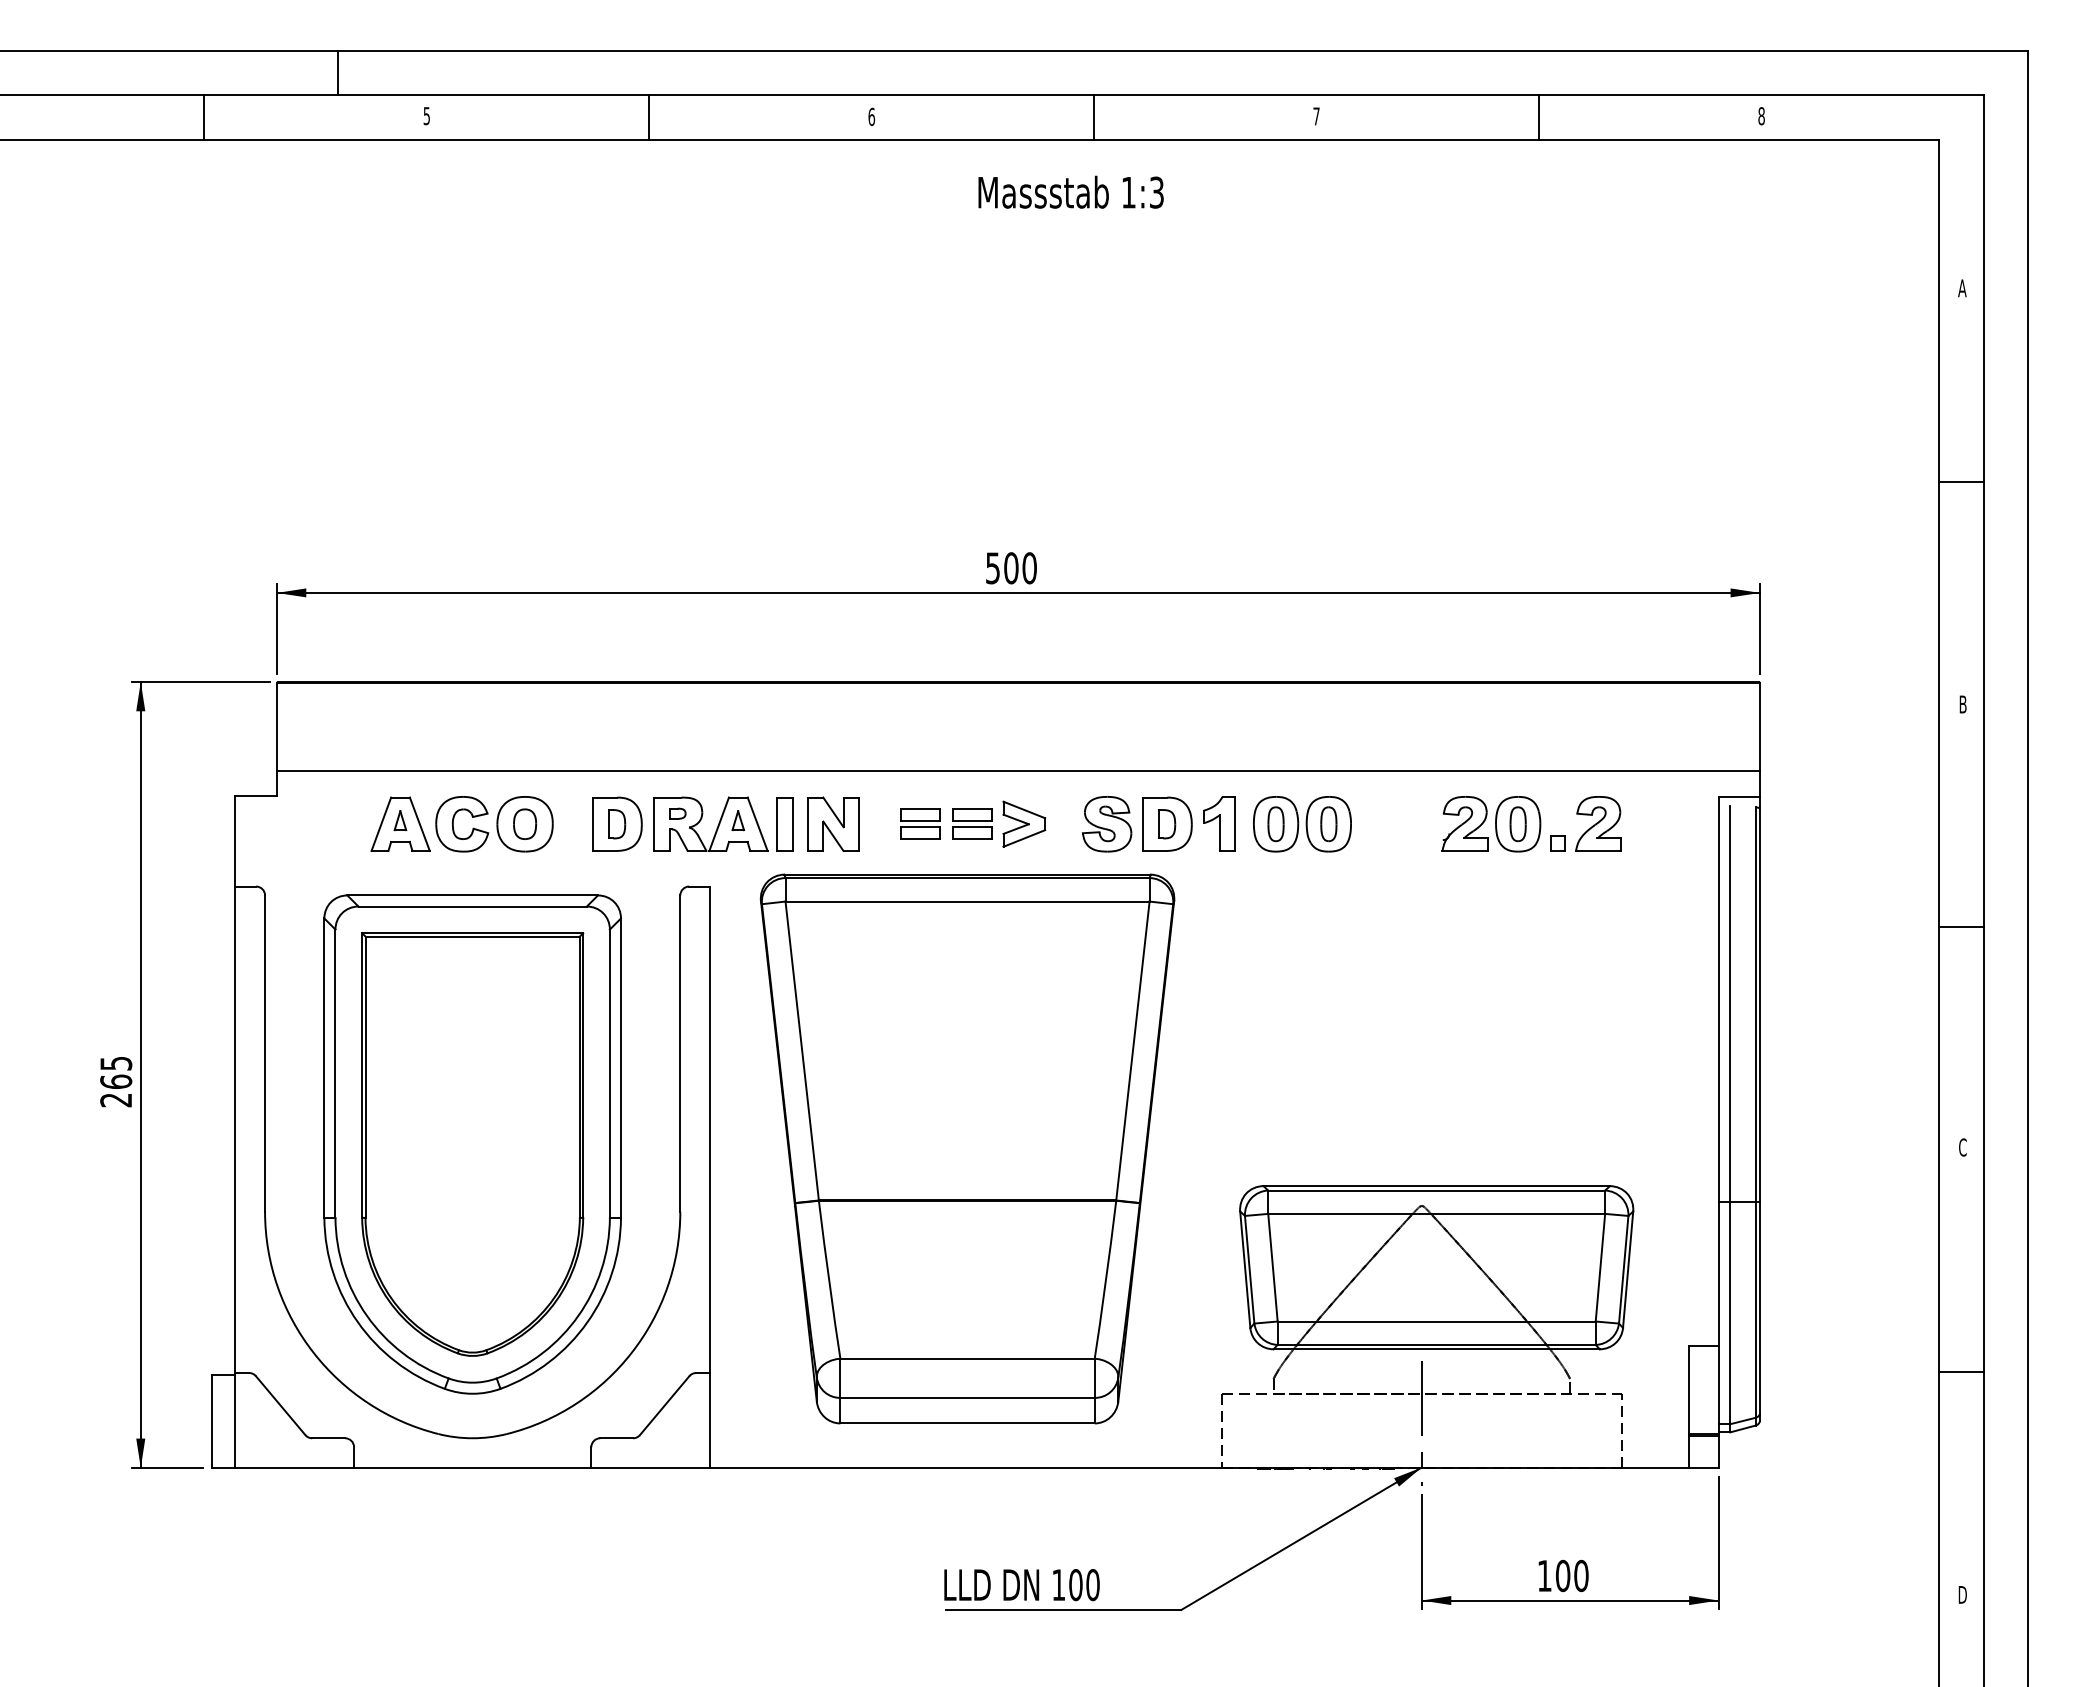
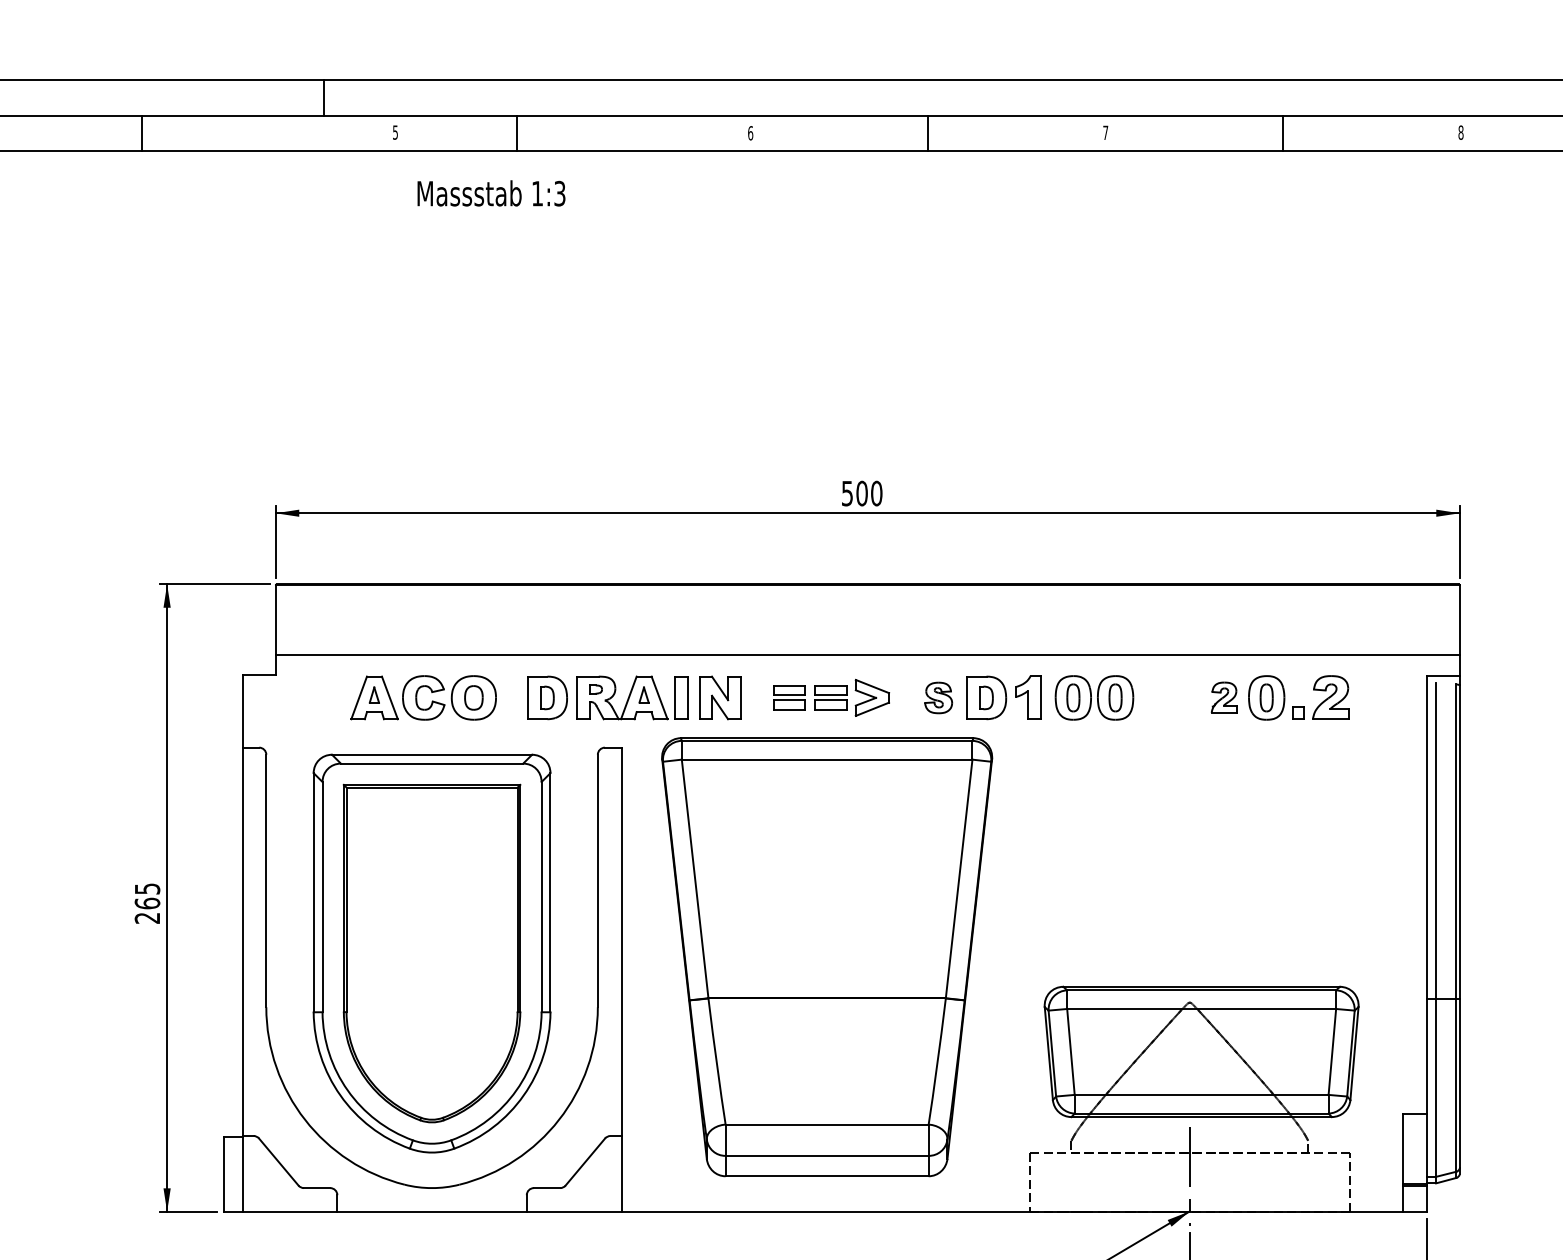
line: (204, 117) -> (142, 133), moved
line: (648, 117) -> (516, 133), moved
text: (1070, 191) -> (491, 192), moved
part: (1464, 823) -> (1223, 697), size x0.7
part: (1107, 824) -> (938, 698), size x0.7

